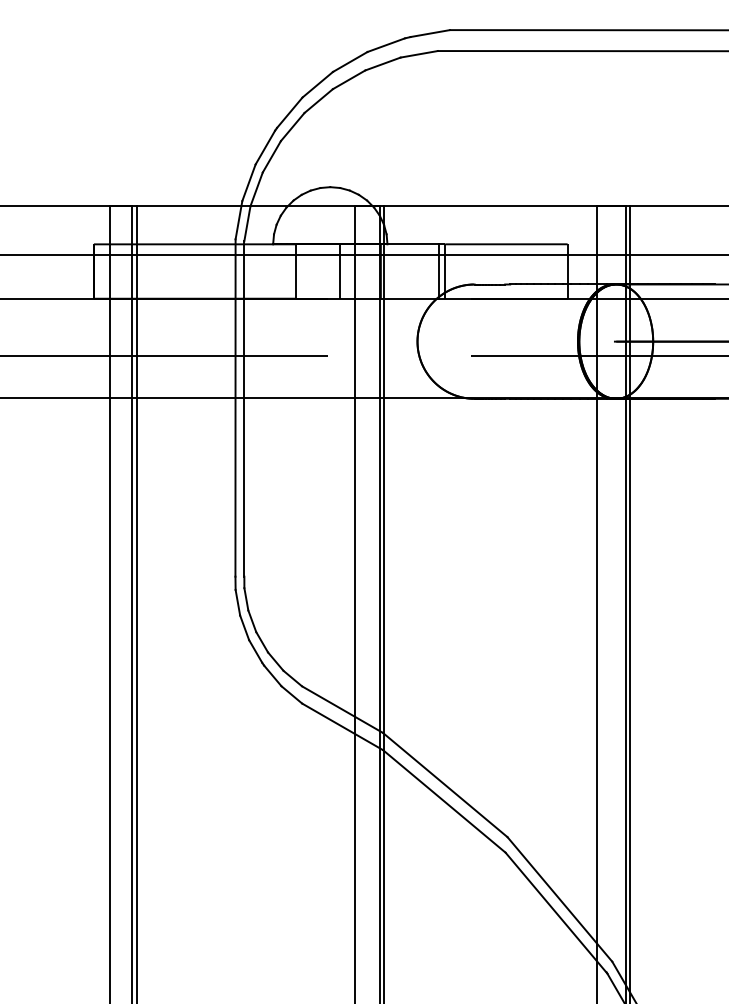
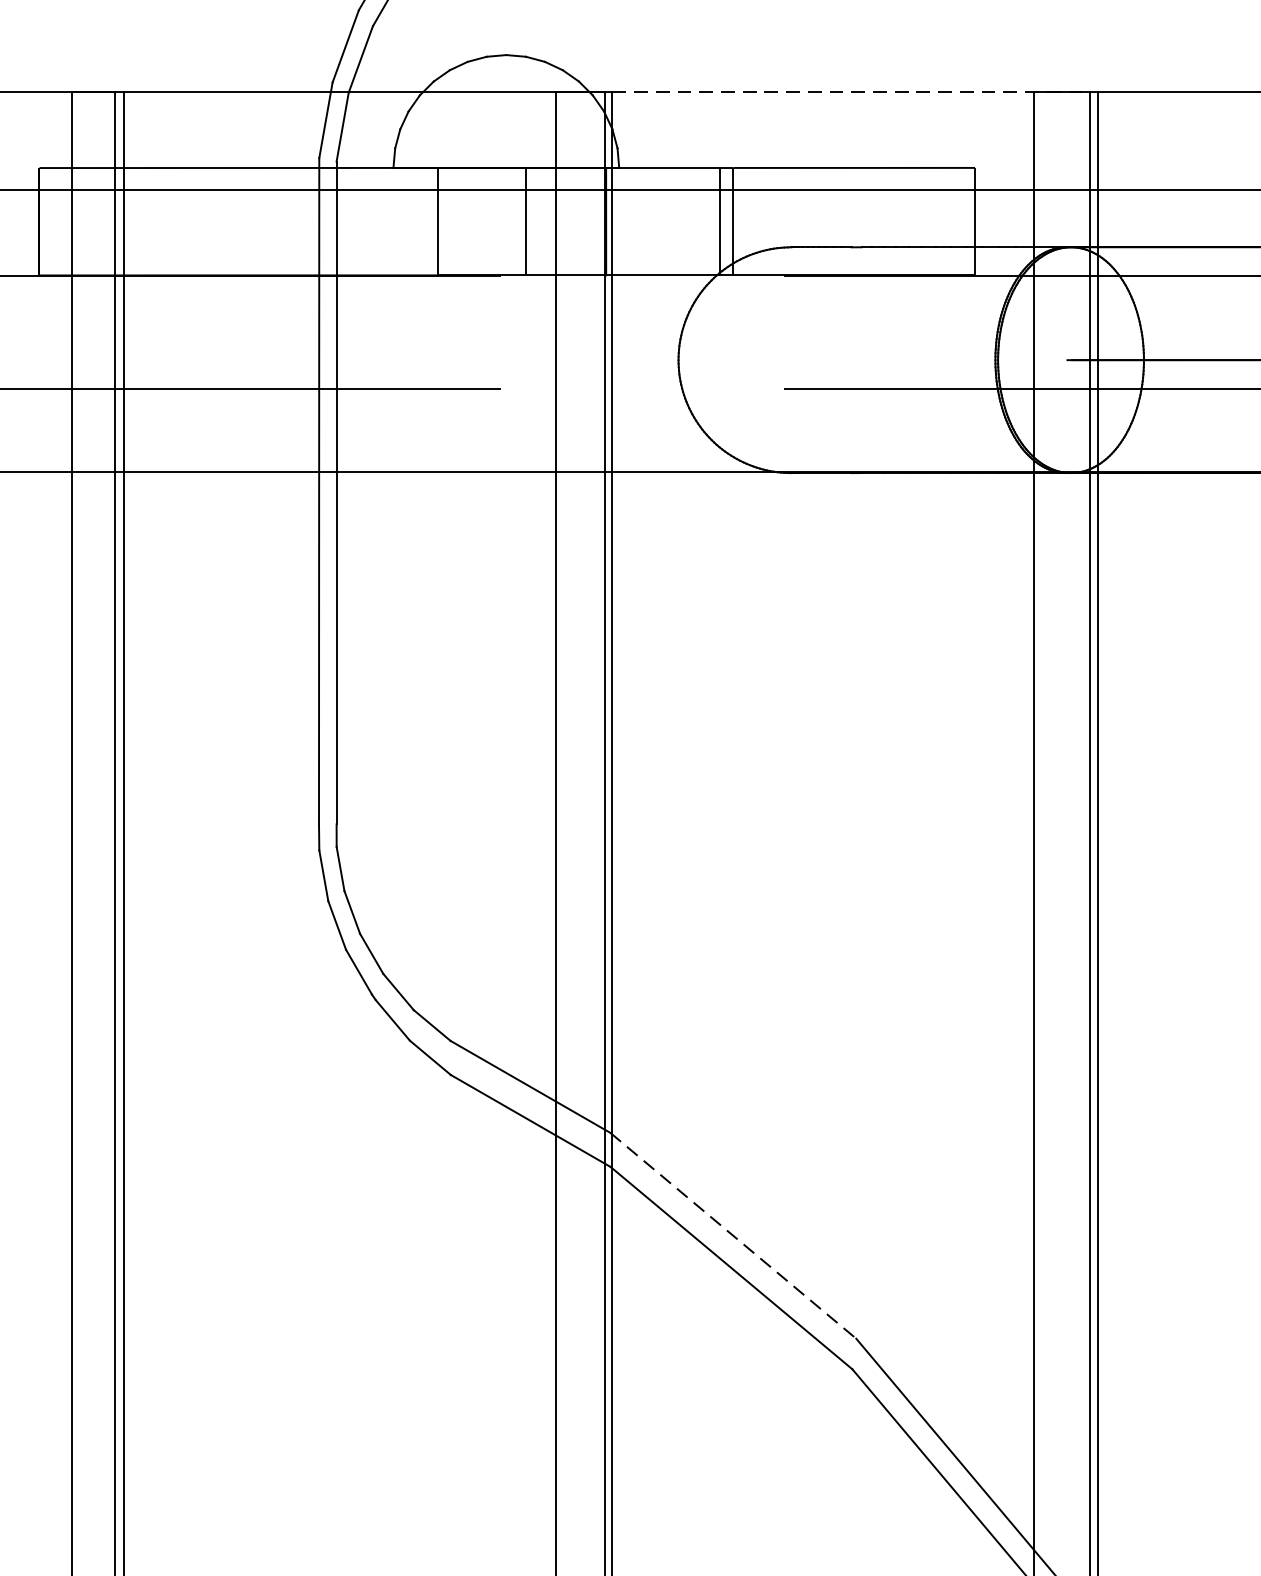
line: (504, 206) -> (850, 93), solid -> dashed
line: (445, 785) -> (733, 1236), solid -> dashed

